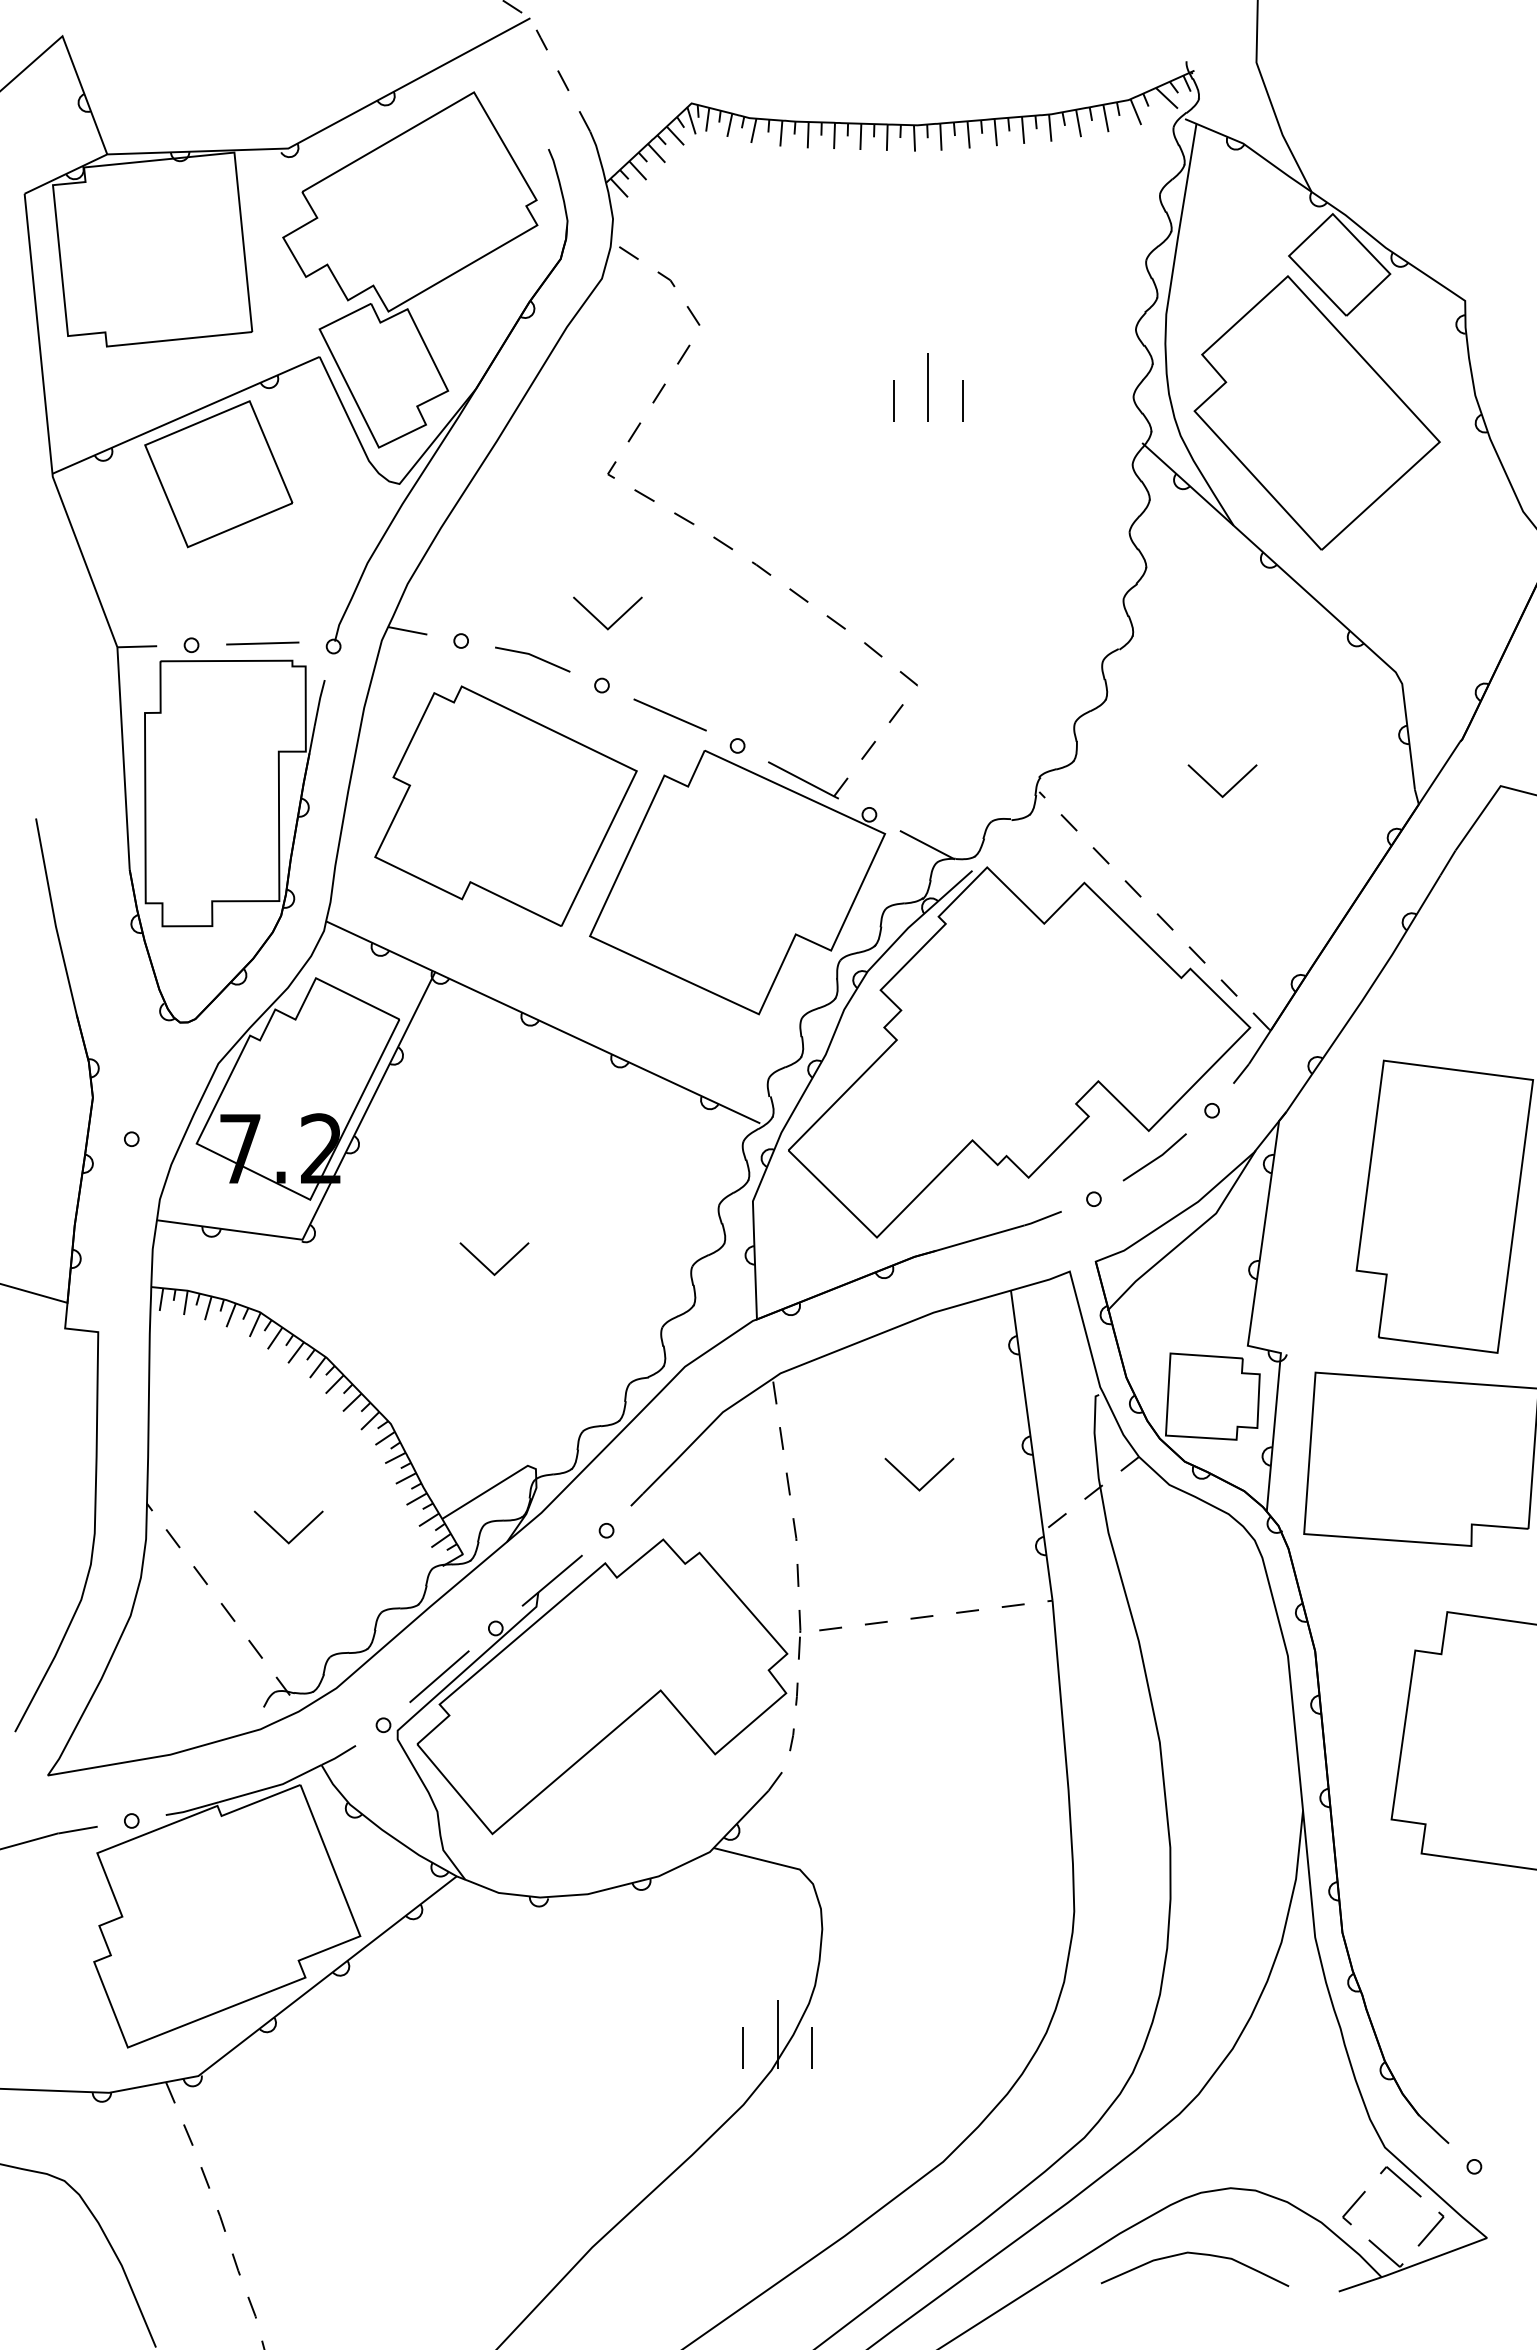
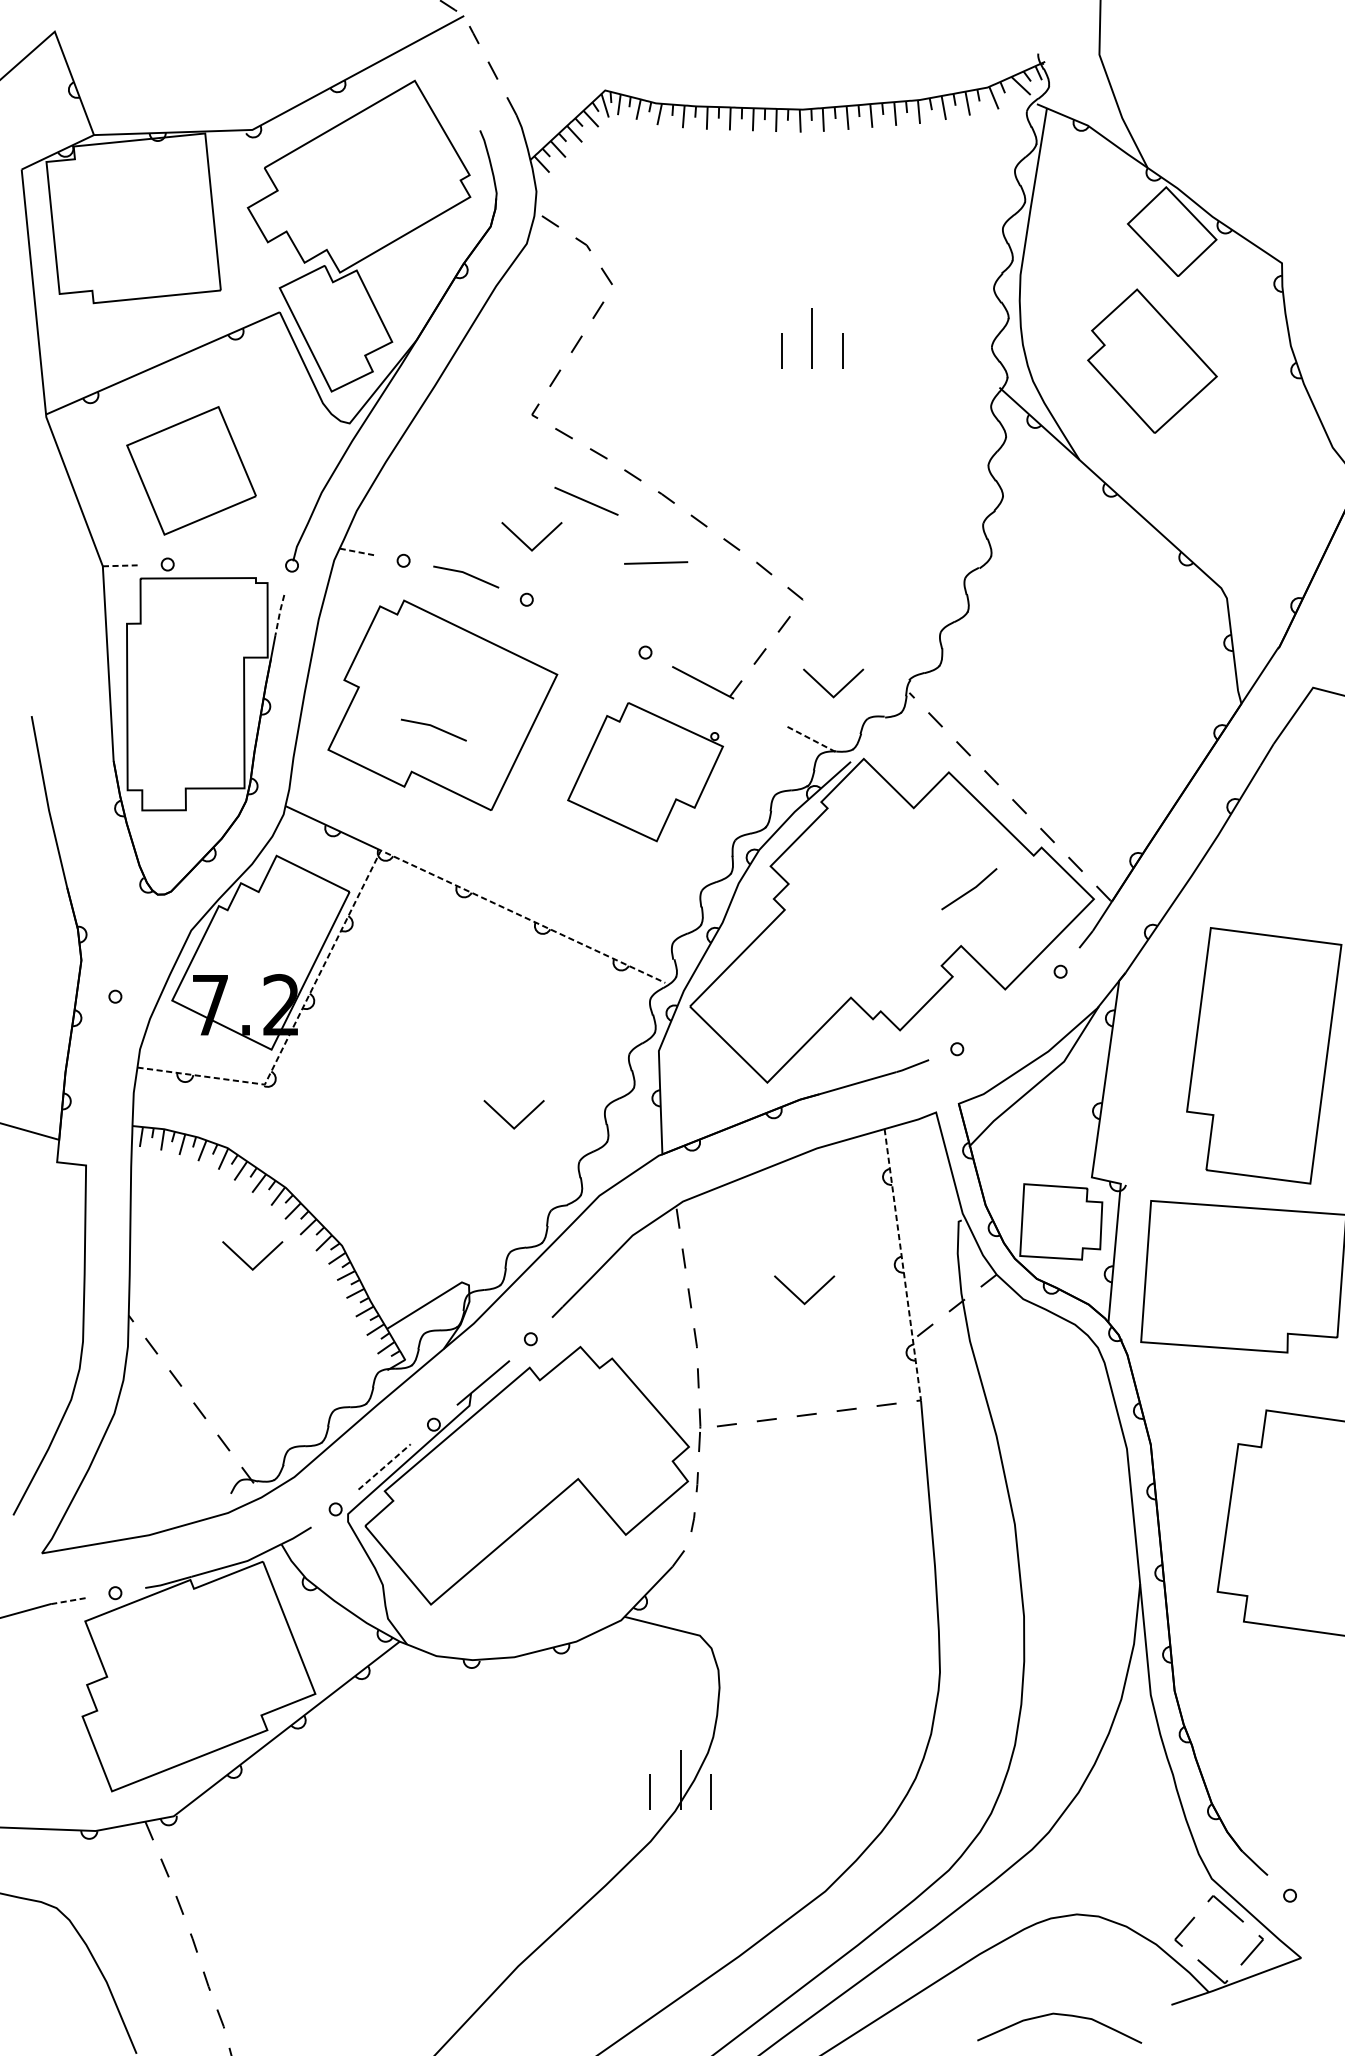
part: (1316, 412) -> (1151, 360), size x0.6
part: (218, 474) -> (191, 471), moved
line: (407, 630) -> (356, 551), solid -> dashed
line: (262, 643) -> (655, 562), moved
line: (137, 646) -> (120, 565), solid -> dashed
line: (319, 702) -> (279, 614), solid -> dashed
line: (669, 714) -> (585, 500), moved
part: (1216, 789) -> (828, 690), moved
line: (497, 832) -> (435, 728), added
line: (927, 845) -> (811, 739), solid -> dashed
part: (737, 882) -> (645, 772), size x0.6
line: (416, 1010) -> (364, 884), solid -> dashed
line: (1155, 1158) -> (969, 890), moved
part: (486, 1266) -> (507, 1121), moved
line: (1031, 1446) -> (902, 1265), solid -> dashed
part: (280, 1534) -> (245, 1262), moved
line: (440, 1675) -> (385, 1465), solid -> dashed
line: (78, 1830) -> (68, 1601), solid -> dashed
curve: (1194, 2254) -> (1059, 2015), moved

